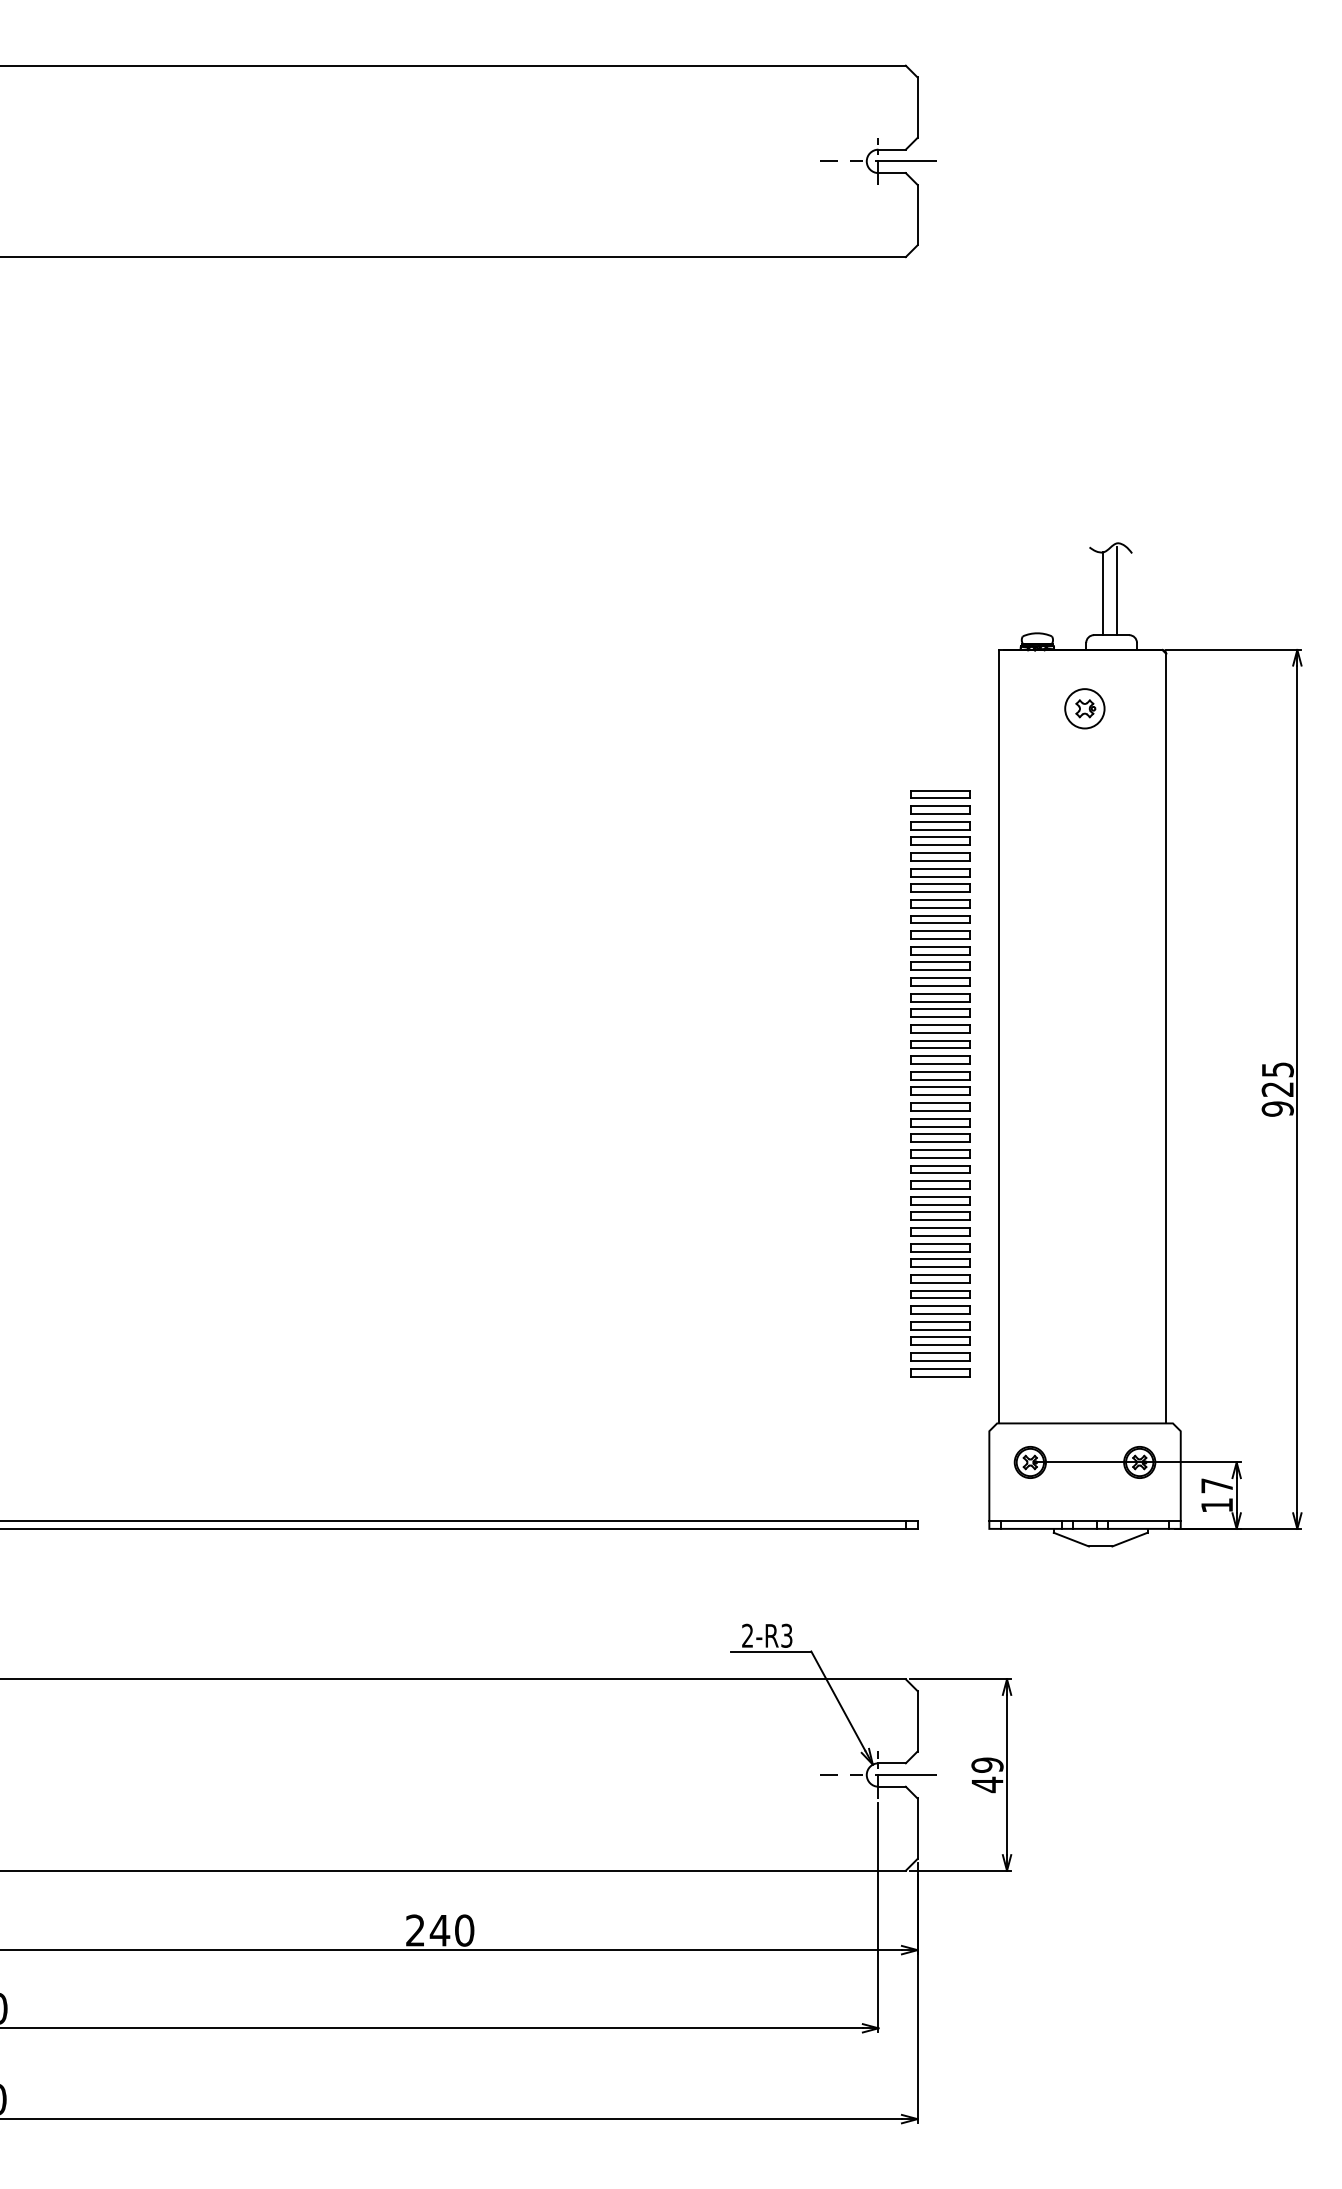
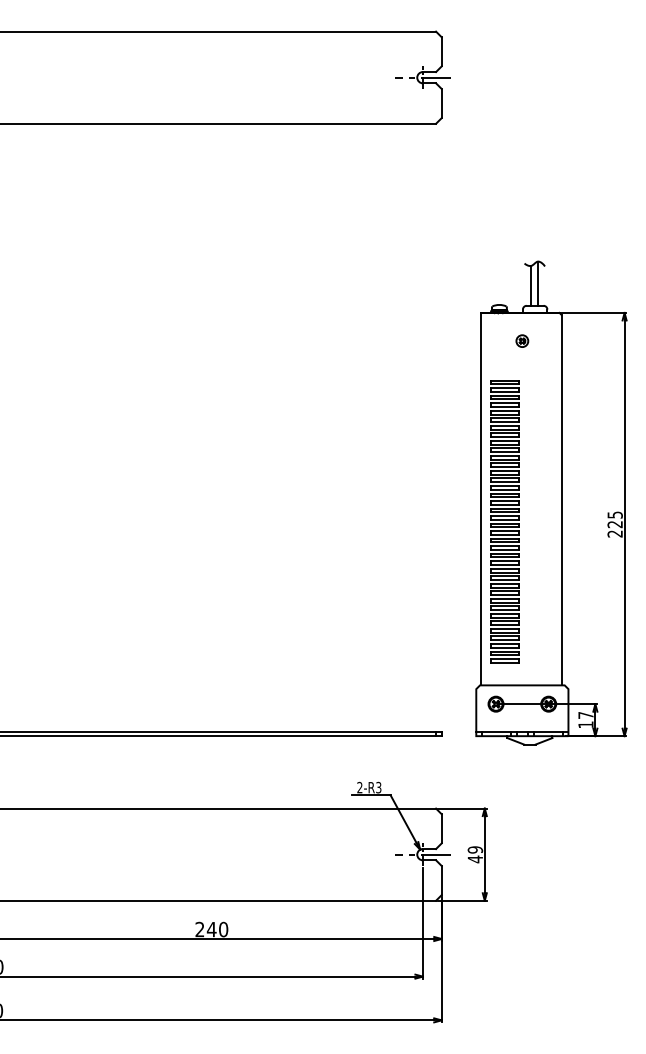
part: (1085, 707) -> (522, 340), size x0.62
part: (939, 1083) -> (504, 521), moved
text: (1276, 1107) -> (614, 533), 925 -> 225

